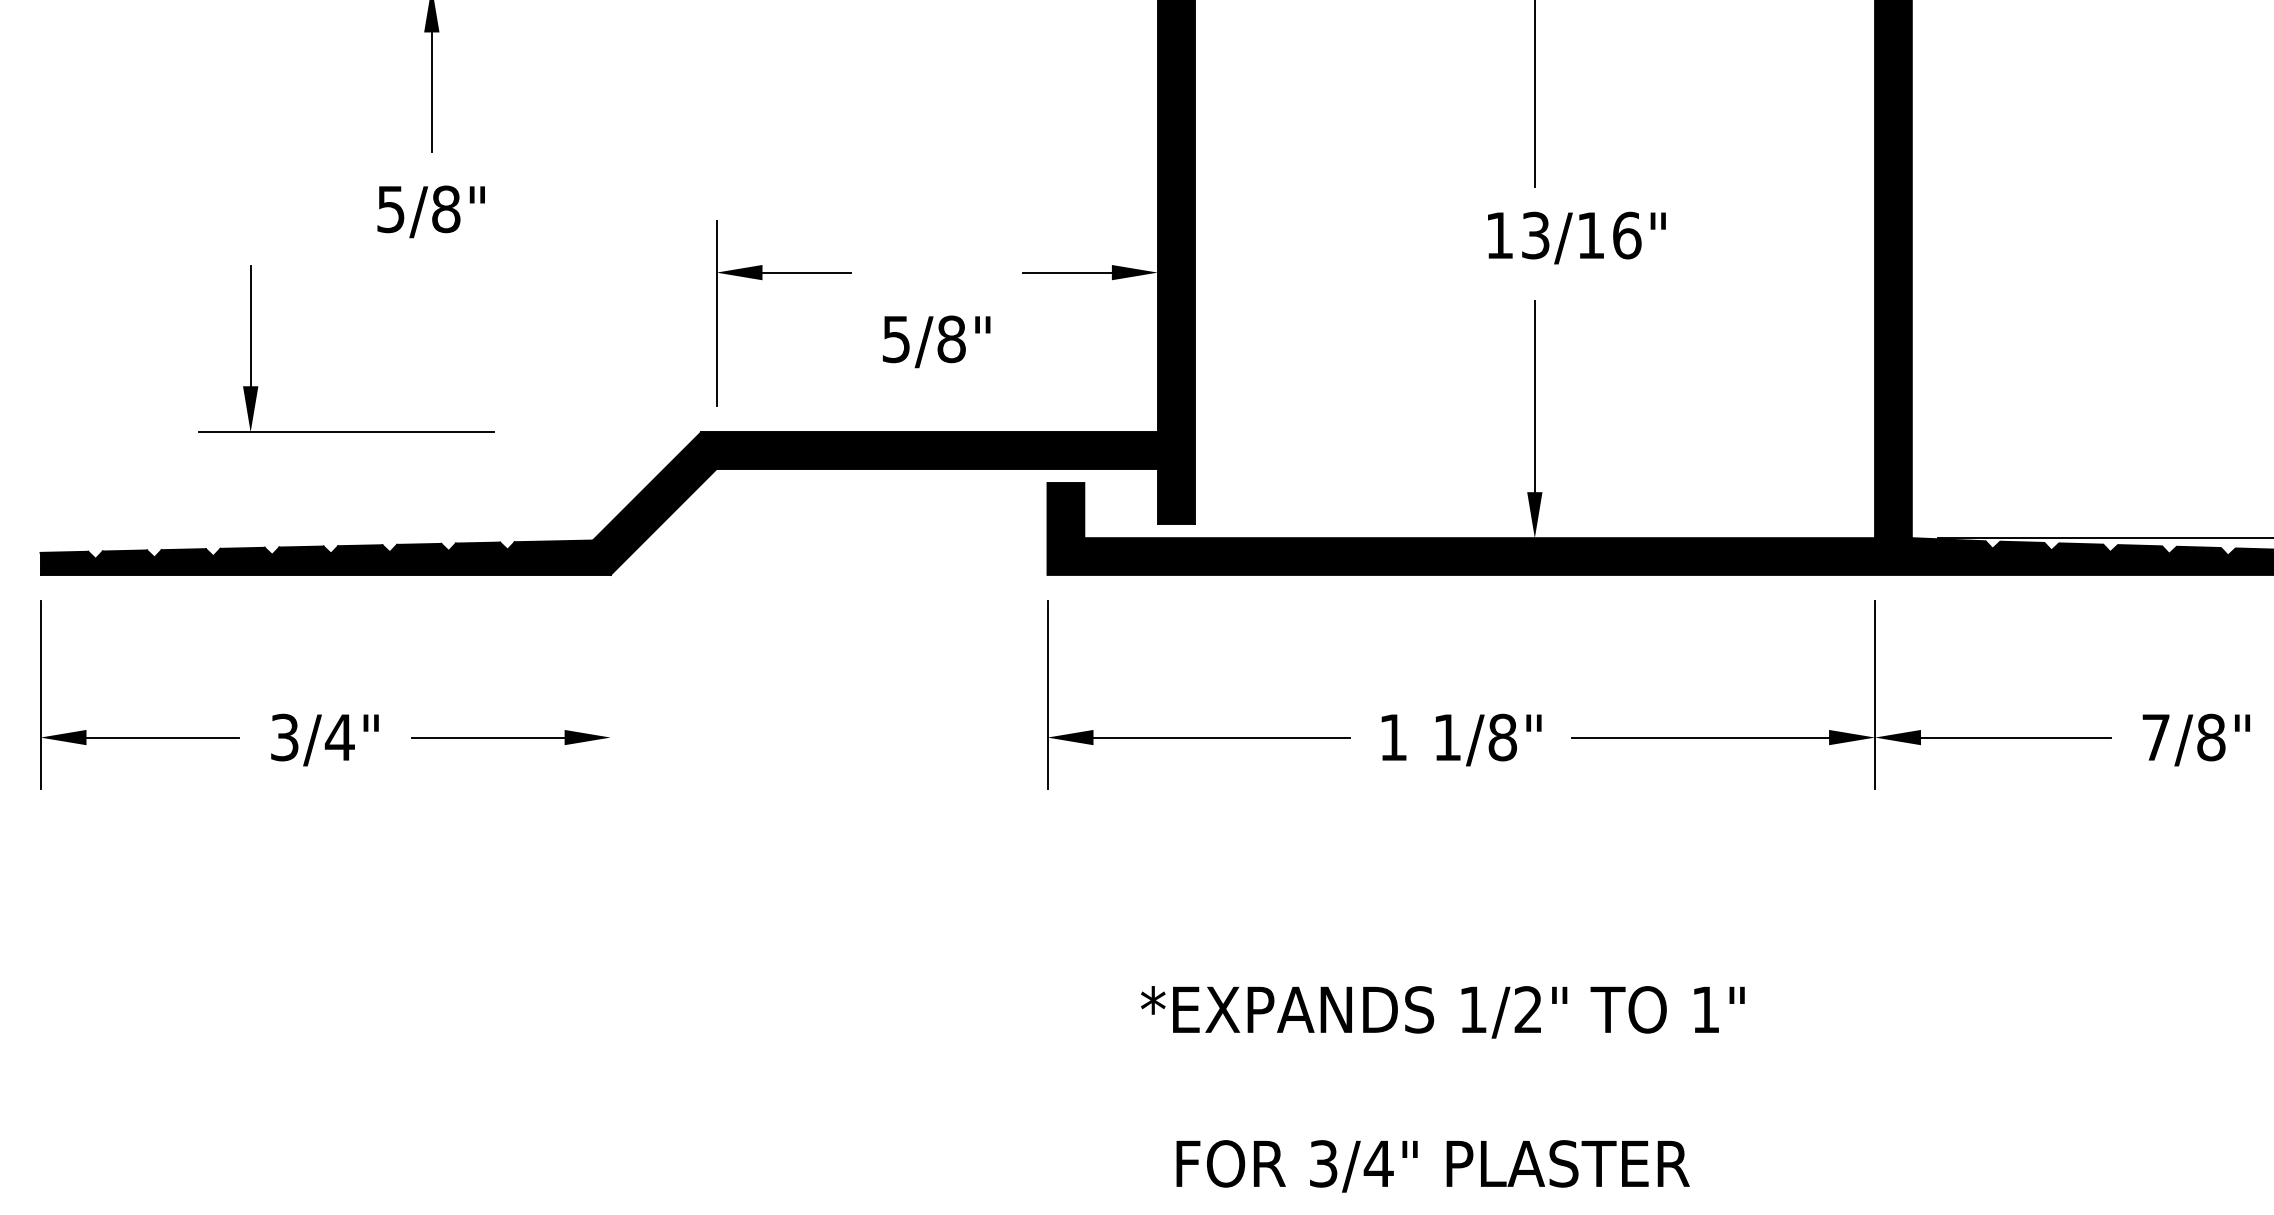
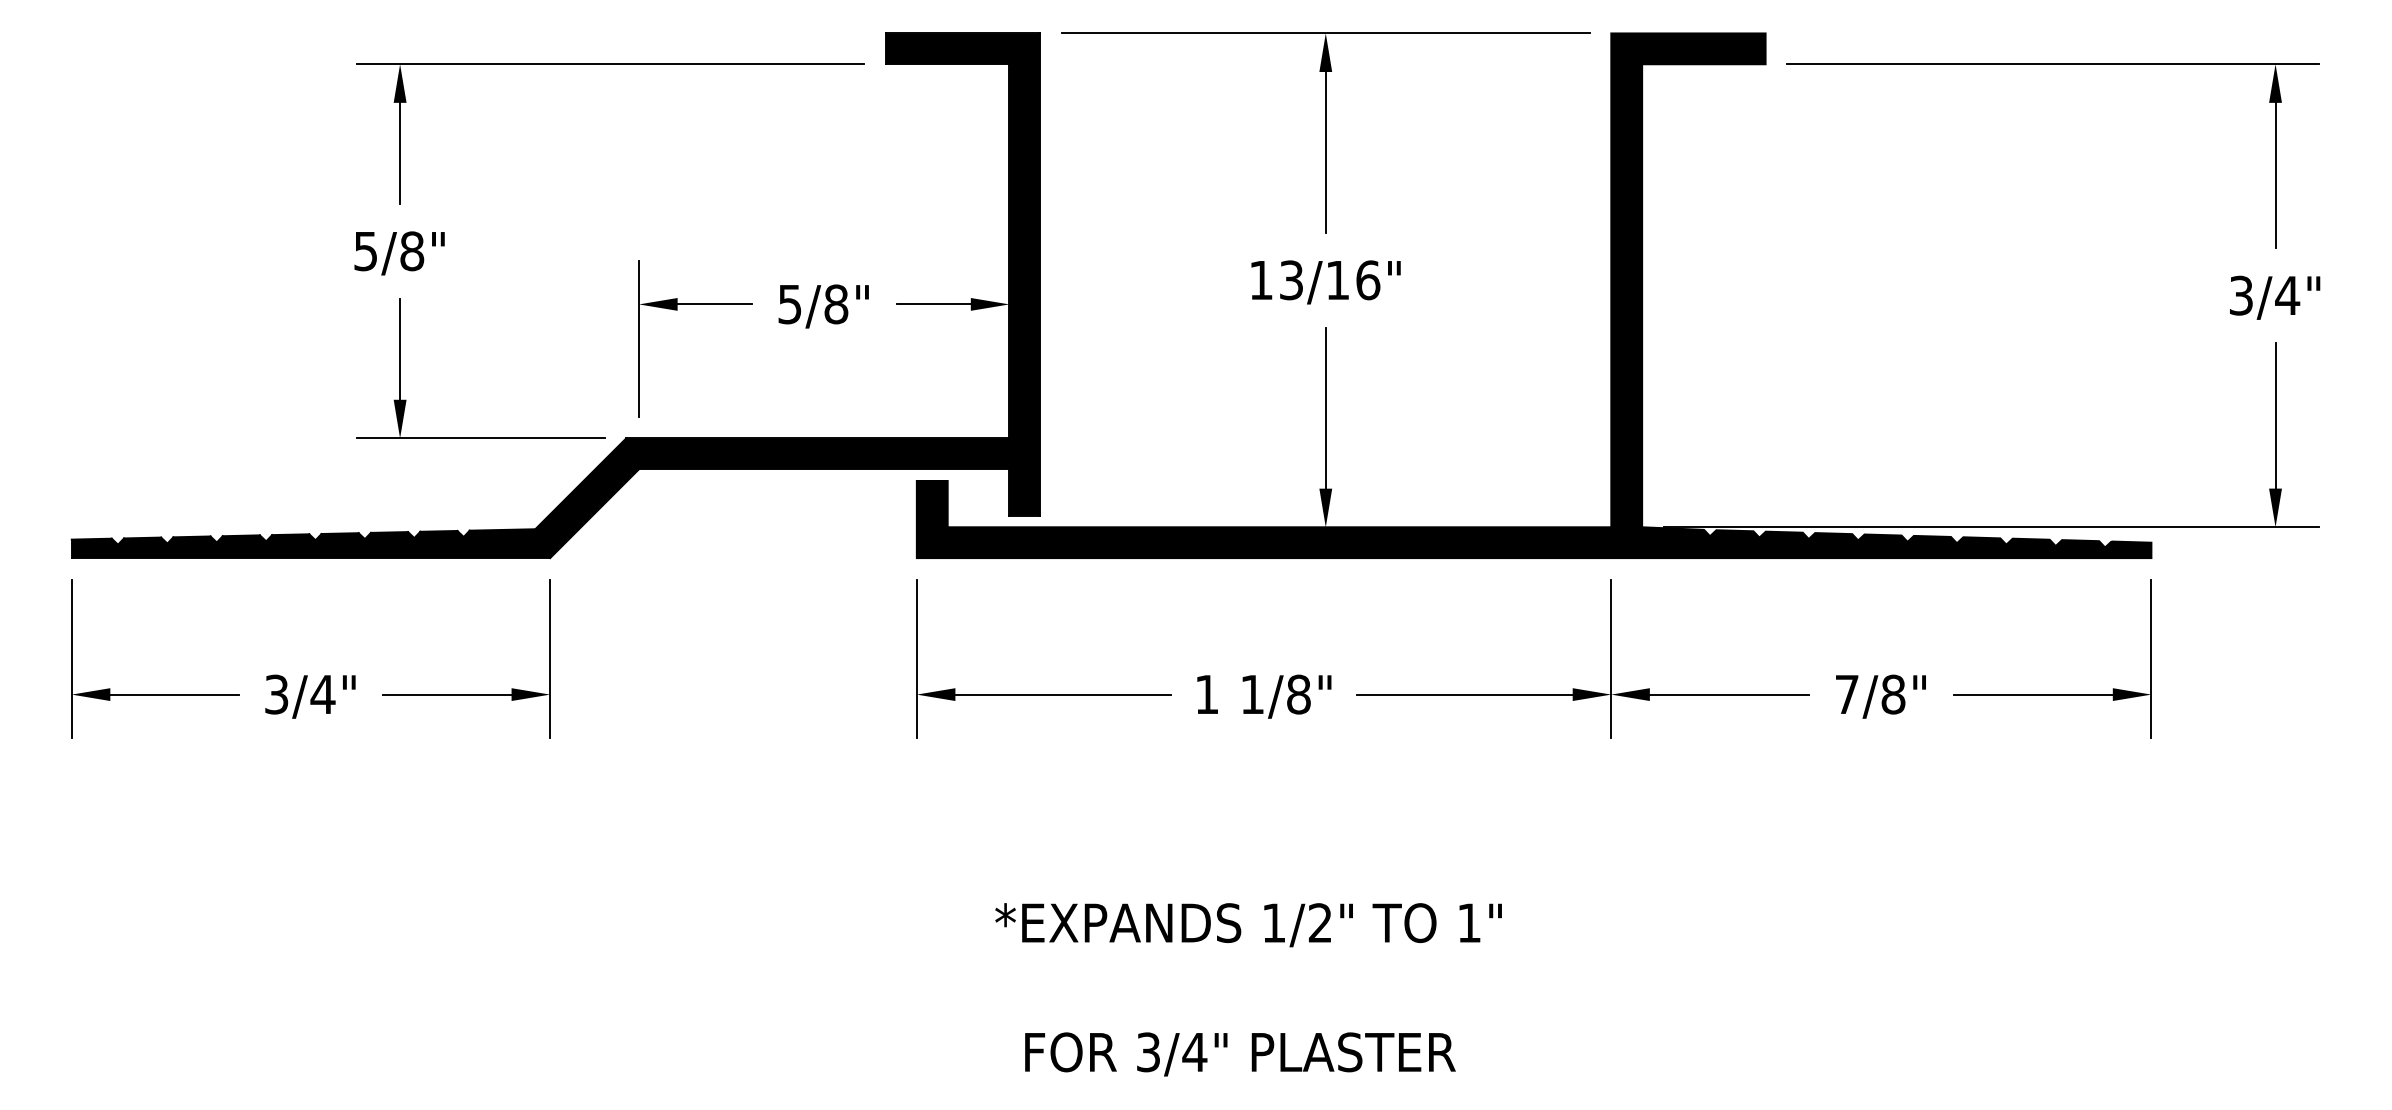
text: (1576, 238) -> (1325, 282), moved
text: (936, 341) -> (823, 306), moved
part: (346, 431) -> (480, 437), moved
line: (611, 694) -> (550, 658), added

